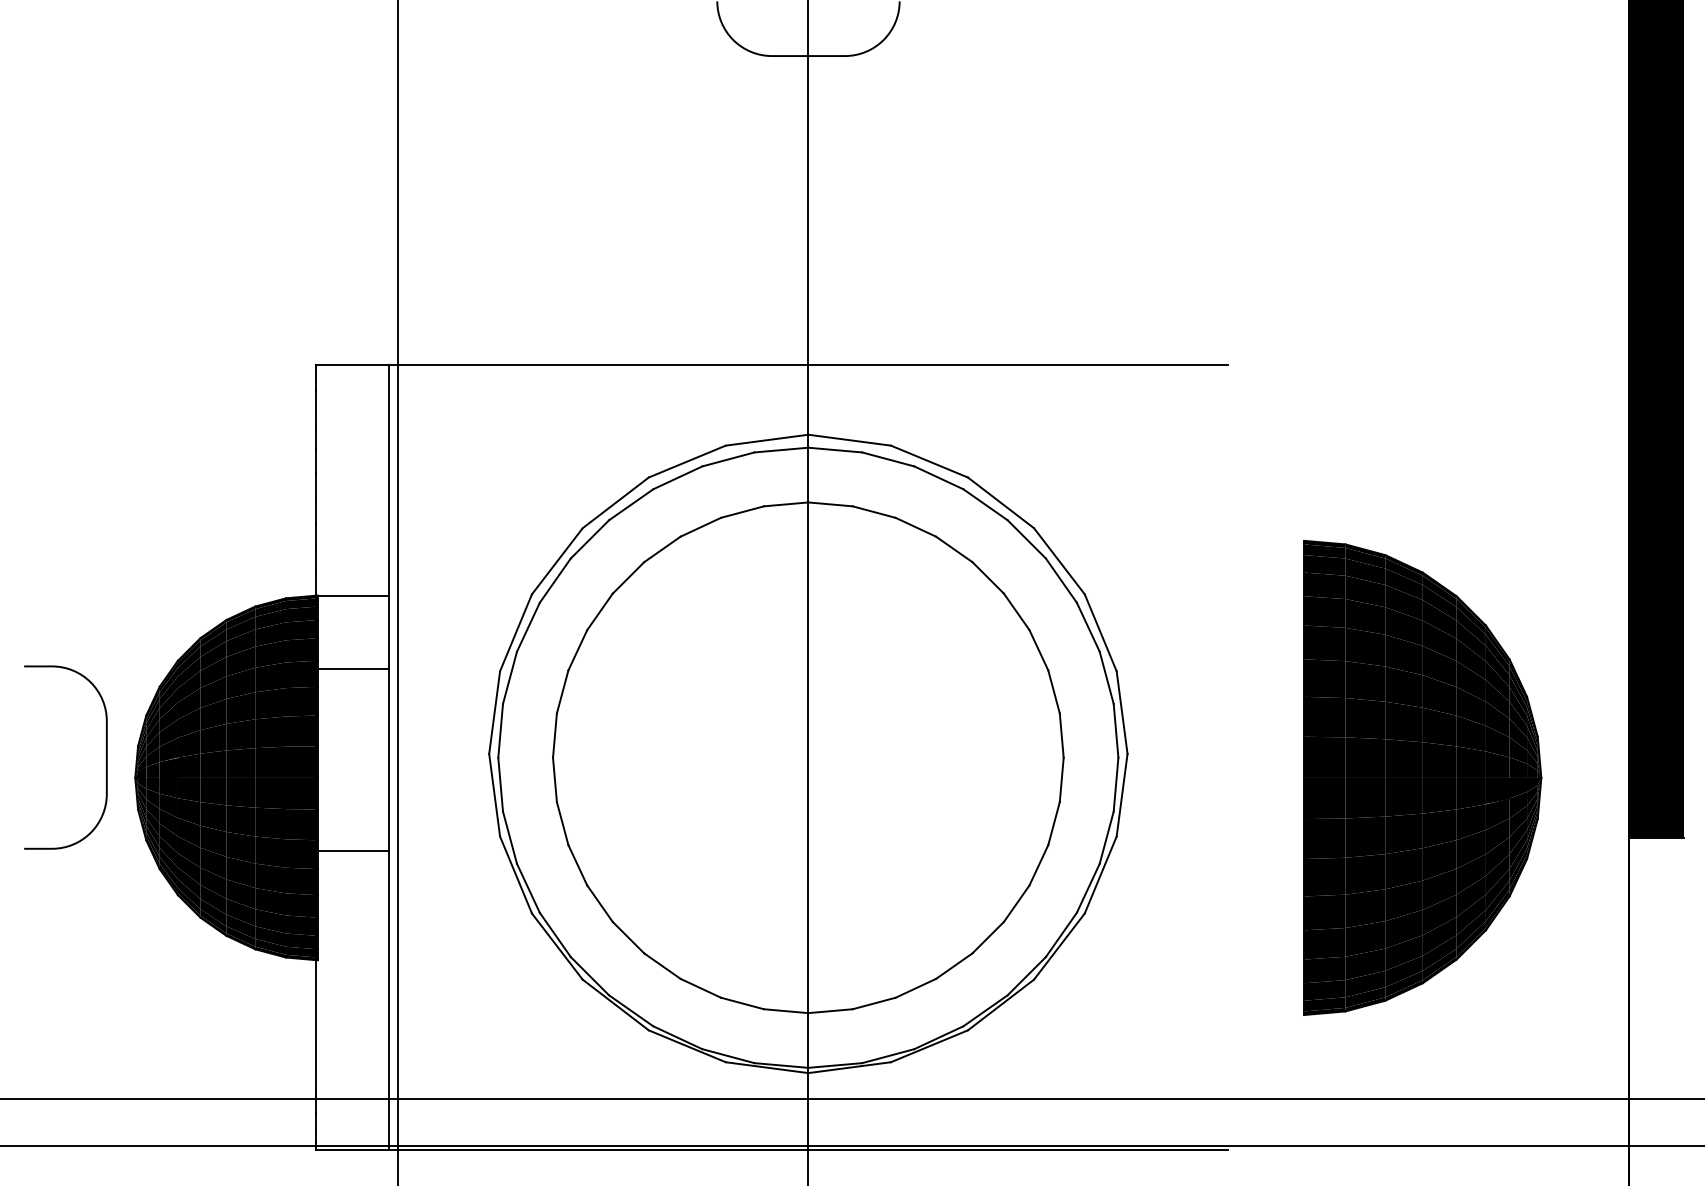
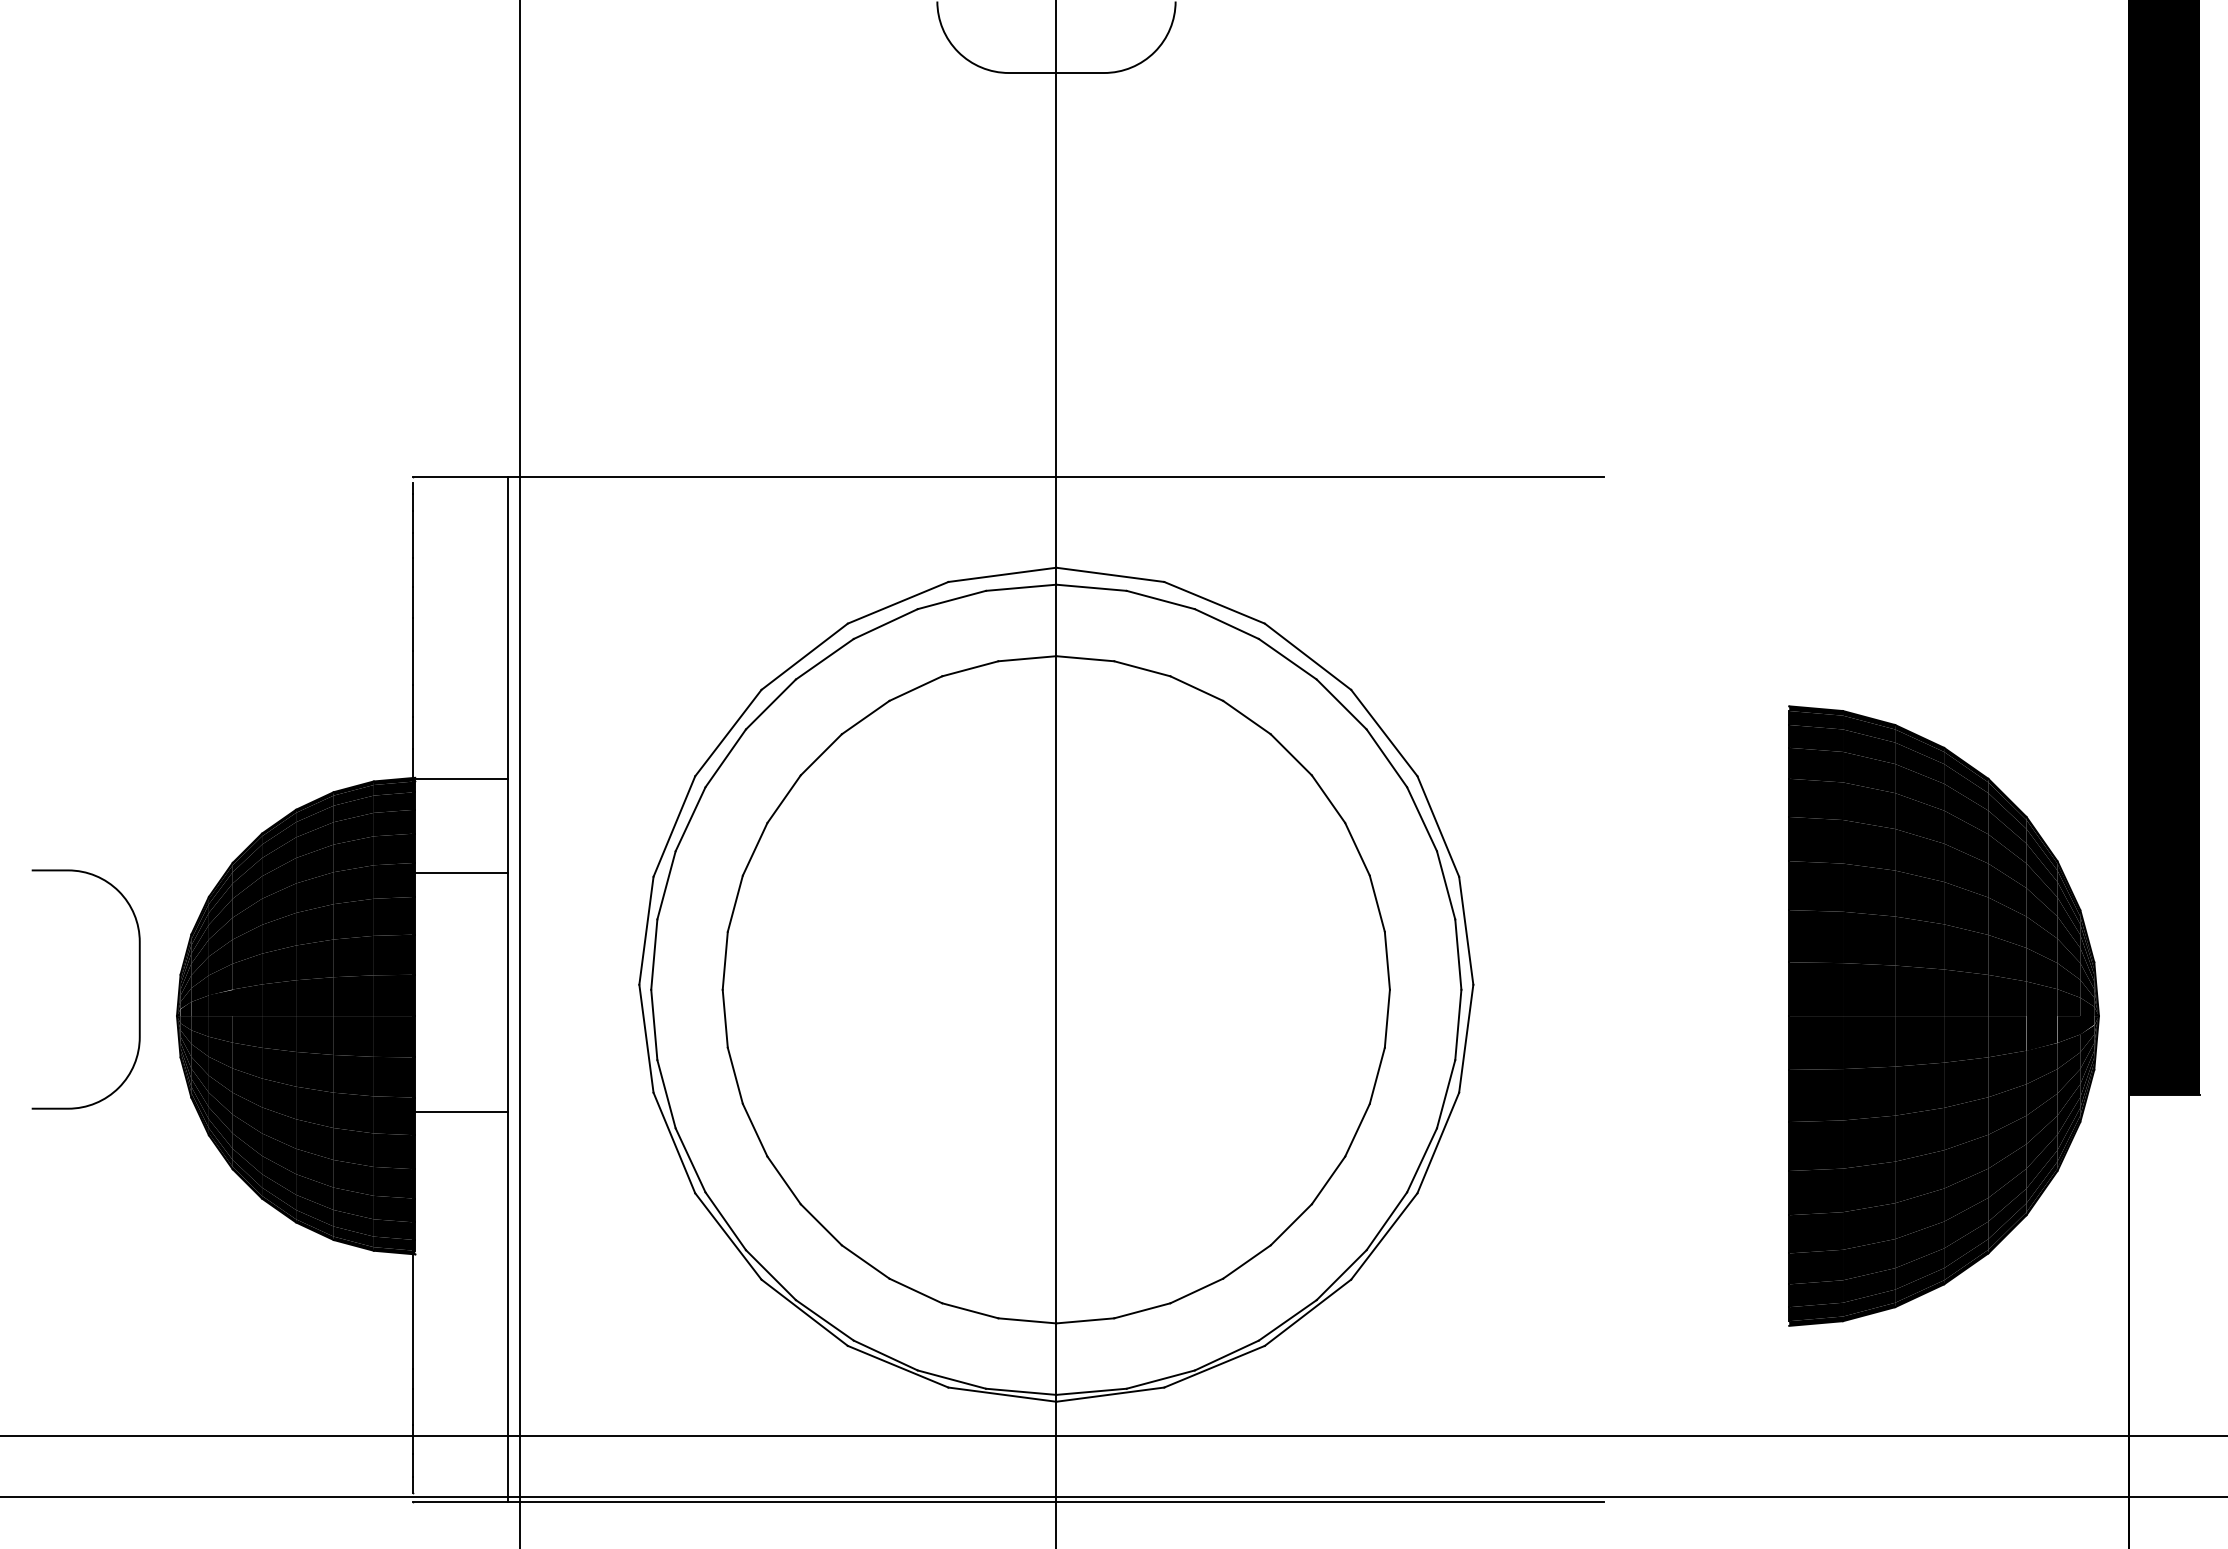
part: (1422, 777) -> (1943, 1015), moved

